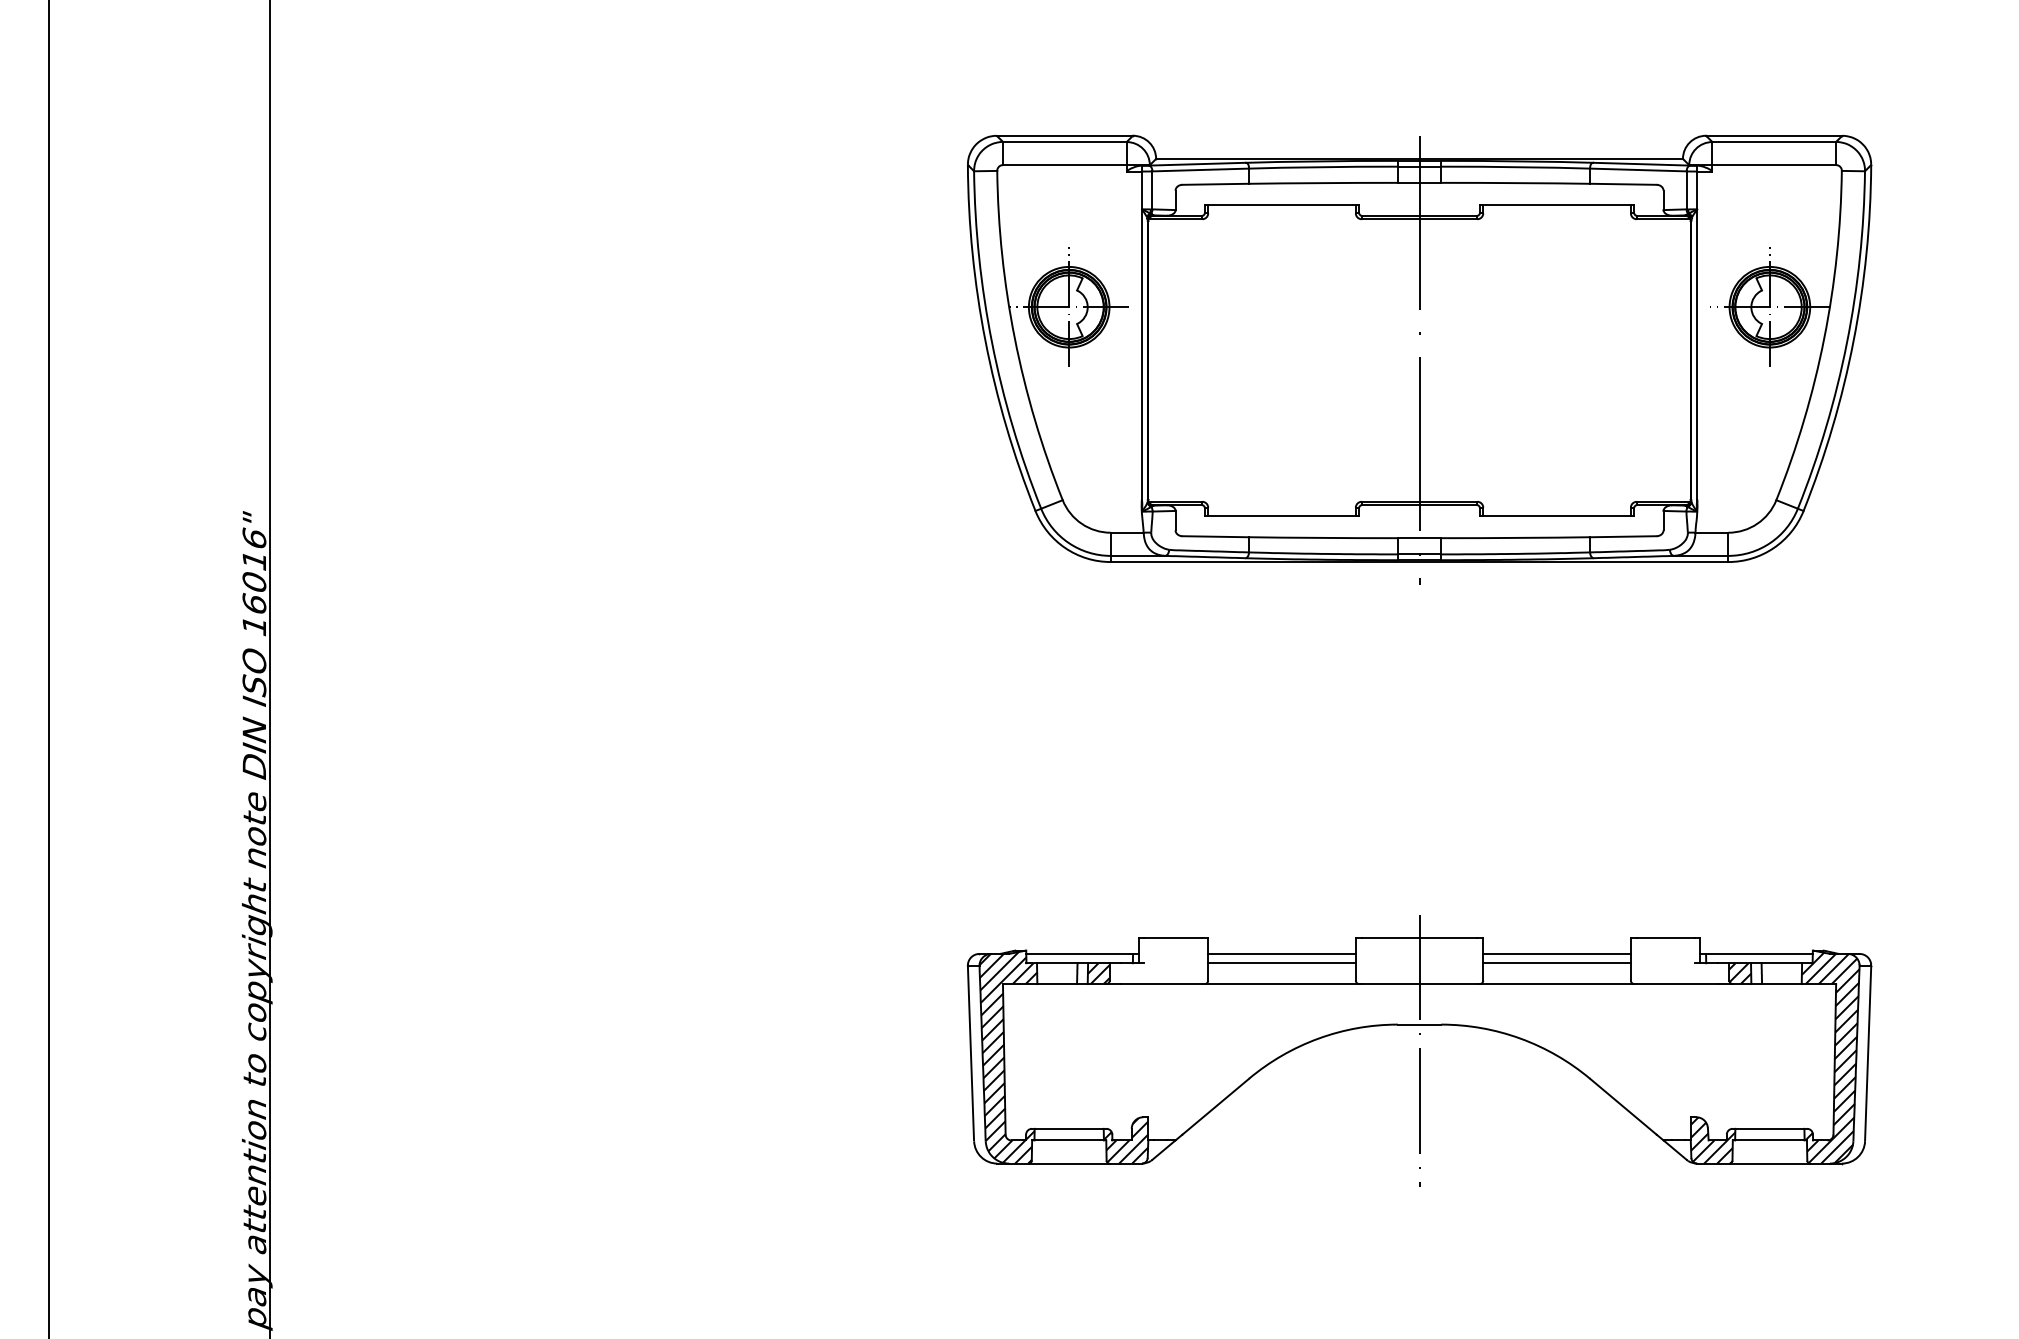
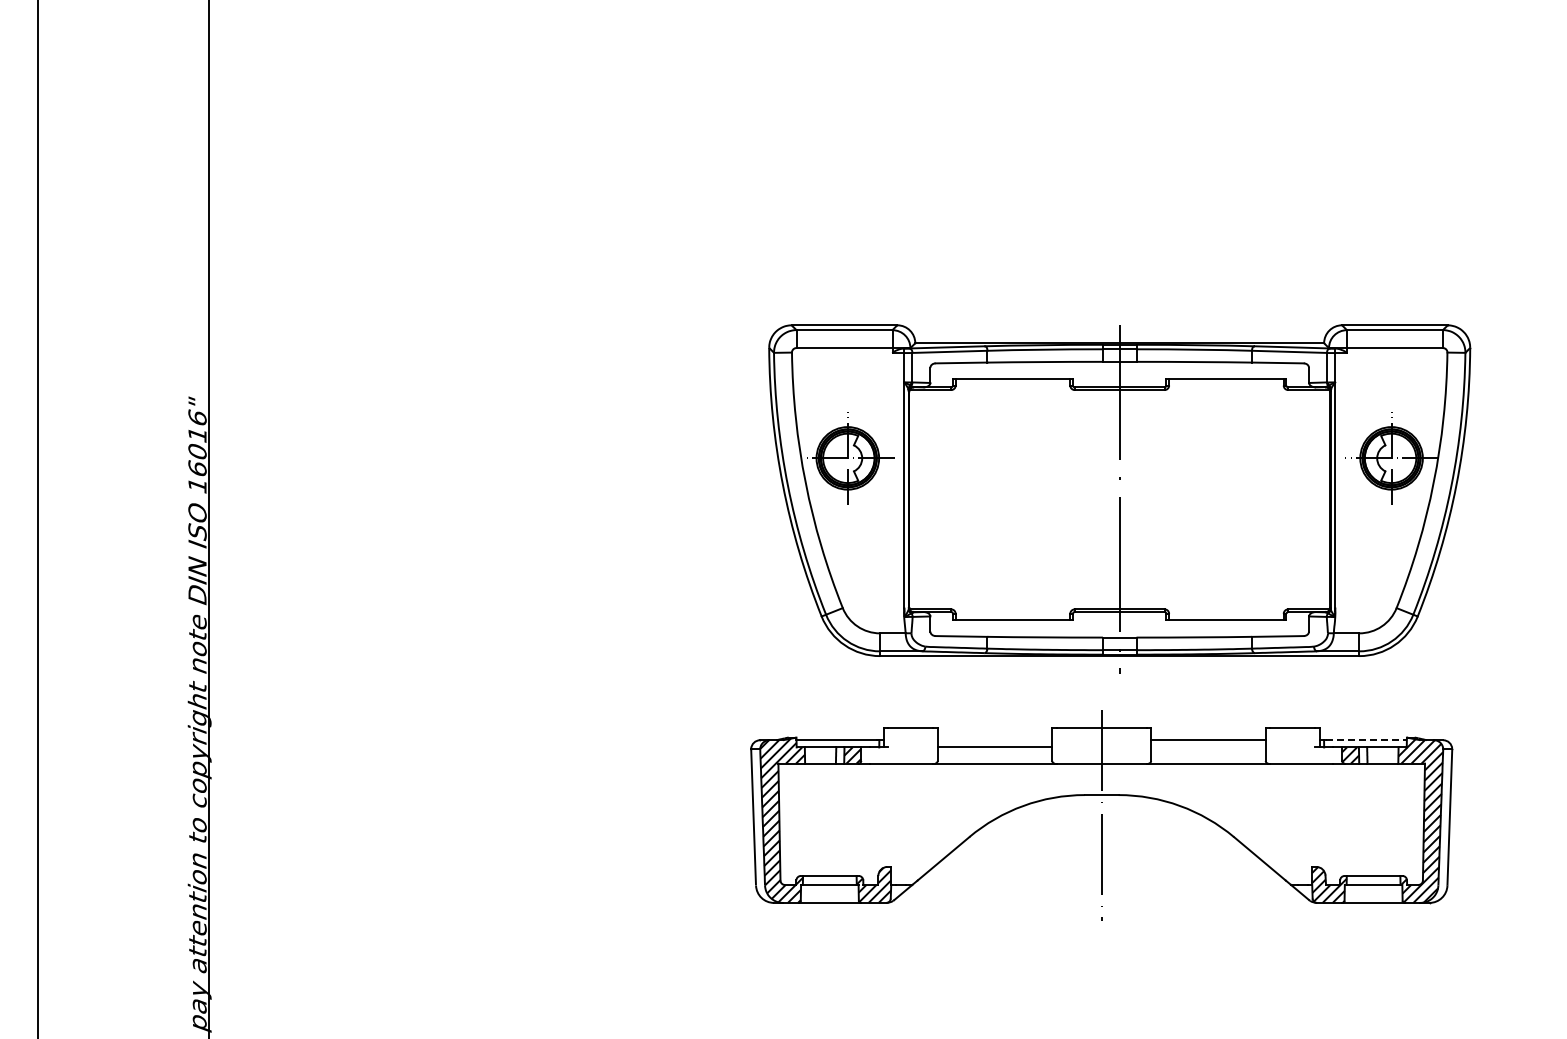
part: (1419, 358) -> (1119, 498), moved
line: (1281, 954) -> (994, 740), removed
line: (1762, 954) -> (1367, 740), solid -> dashed
line: (1557, 963) -> (1208, 747), removed

